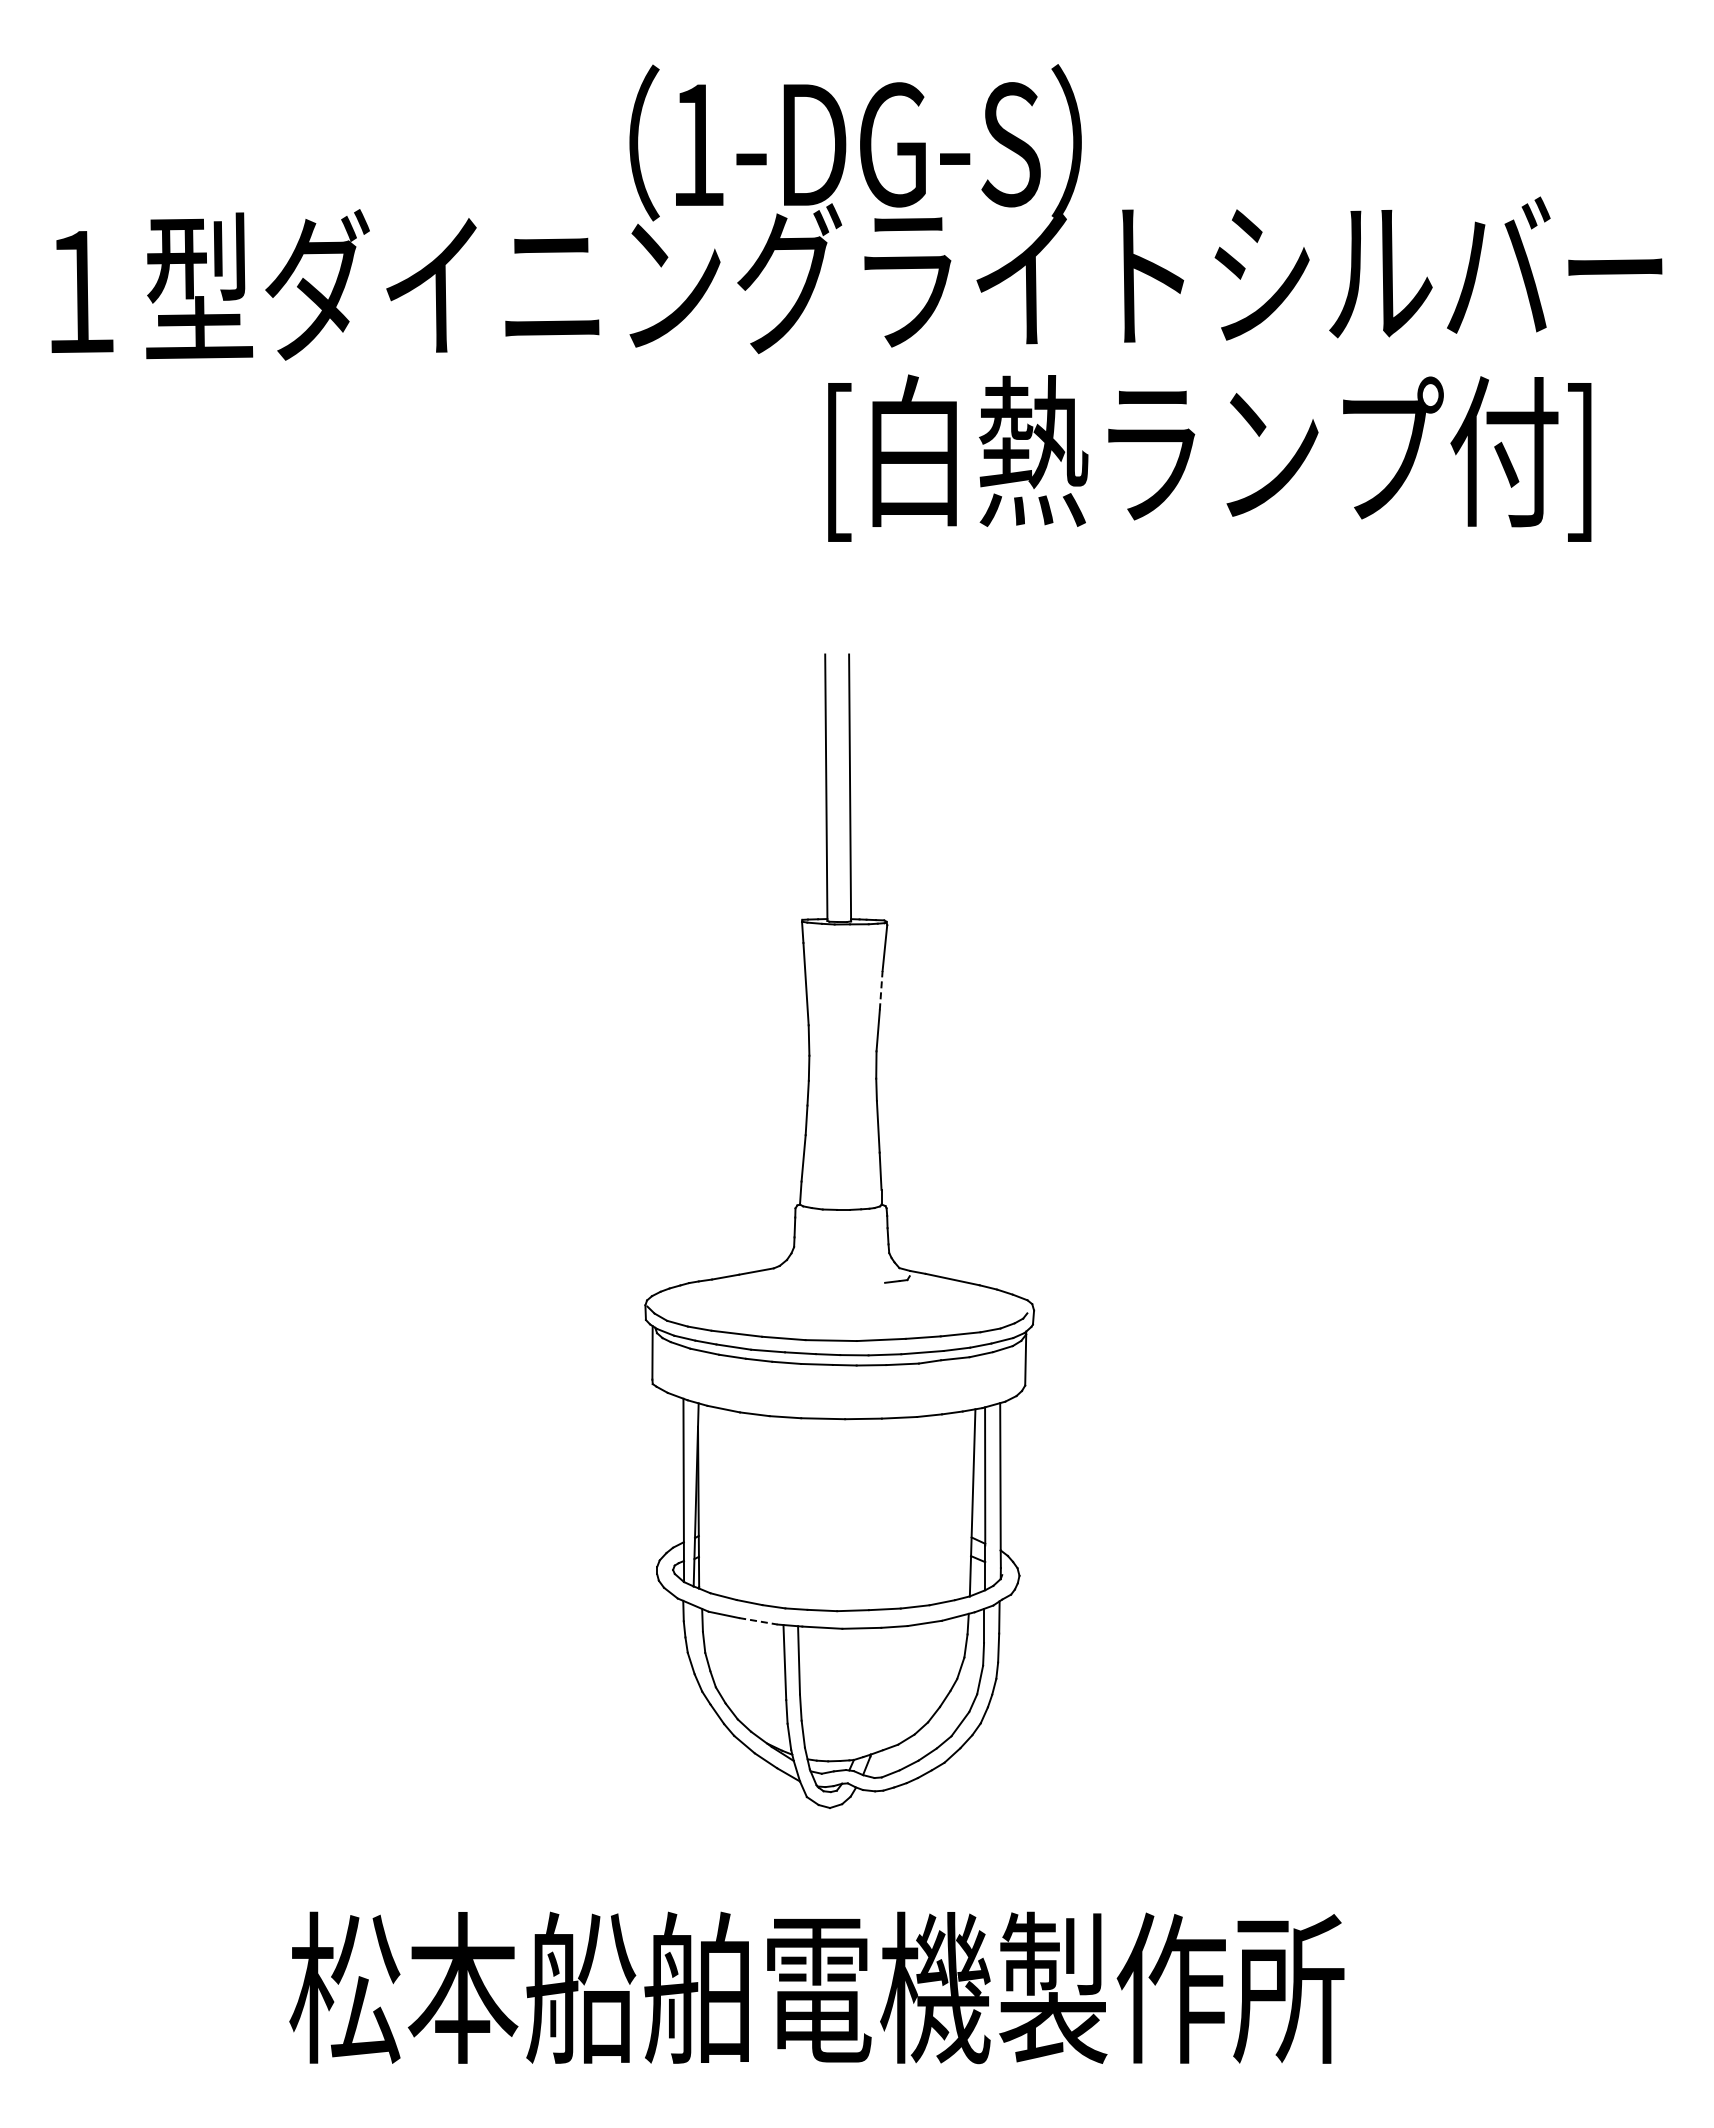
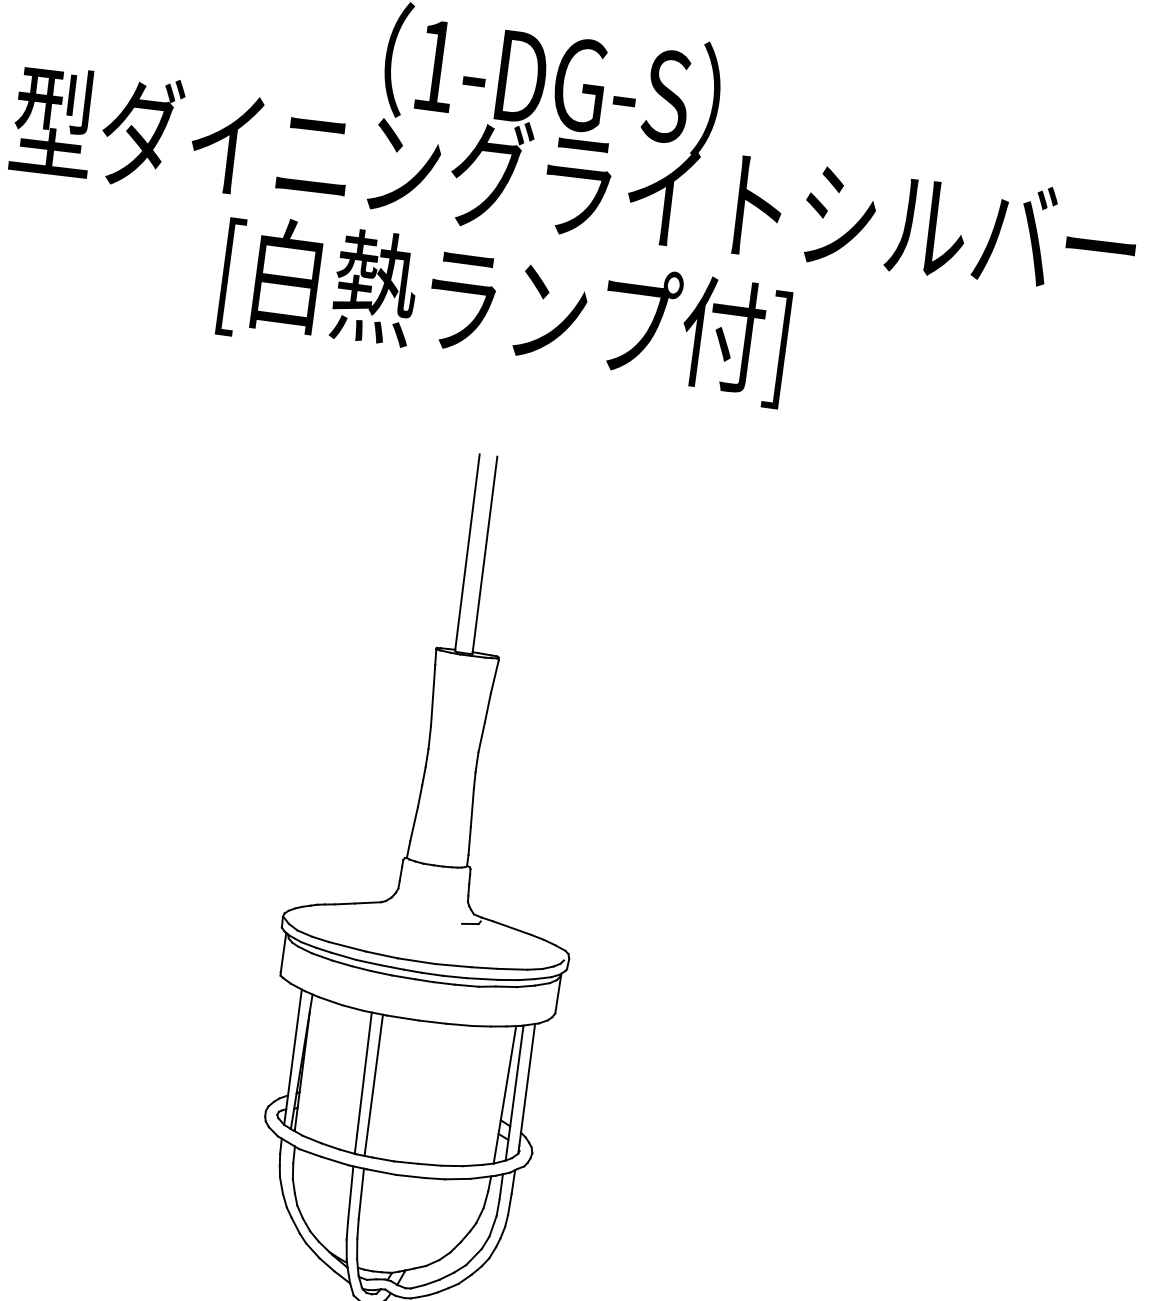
text: (1209, 457) -> (504, 309), moved
line: (881, 990) -> (488, 707), dashed -> solid
line: (781, 1512) -> (362, 1083), added
line: (795, 1513) -> (373, 1085), added
line: (758, 1621) -> (335, 1161), dashed -> solid

